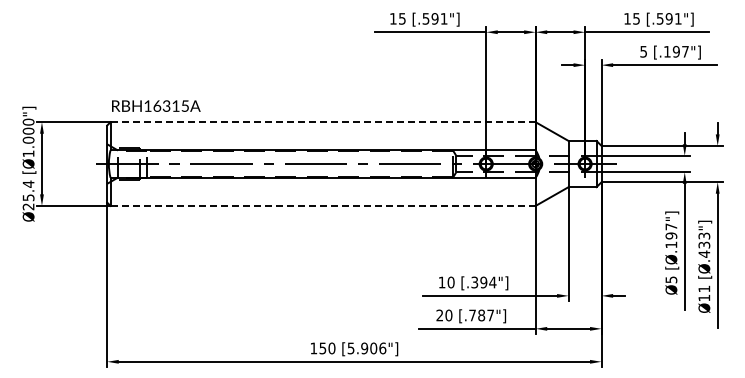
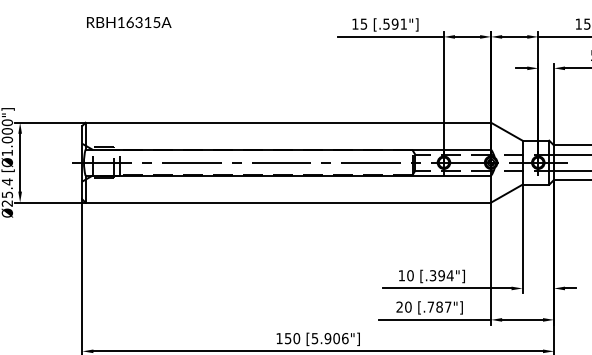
text: (156, 105) -> (129, 21), moved
line: (323, 122) -> (288, 123), dashed -> solid
line: (323, 205) -> (288, 202), dashed -> solid

